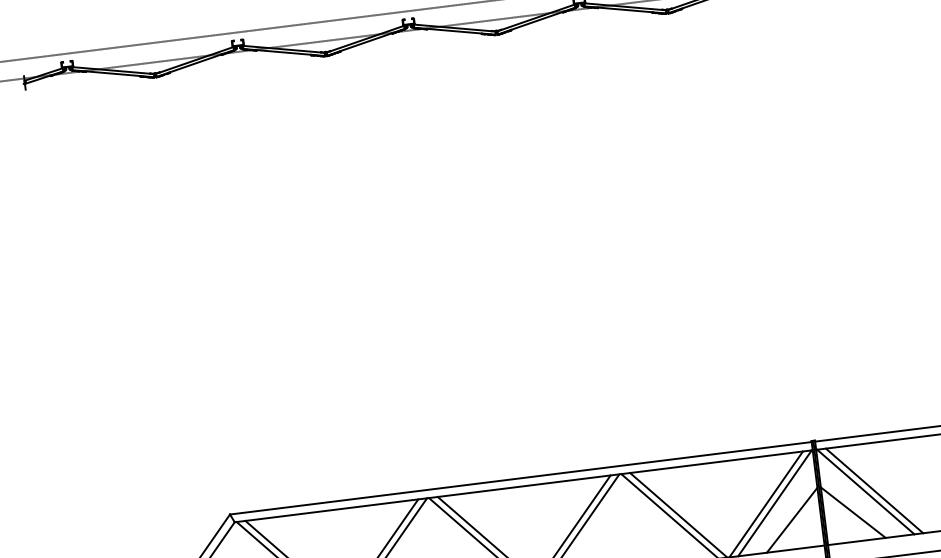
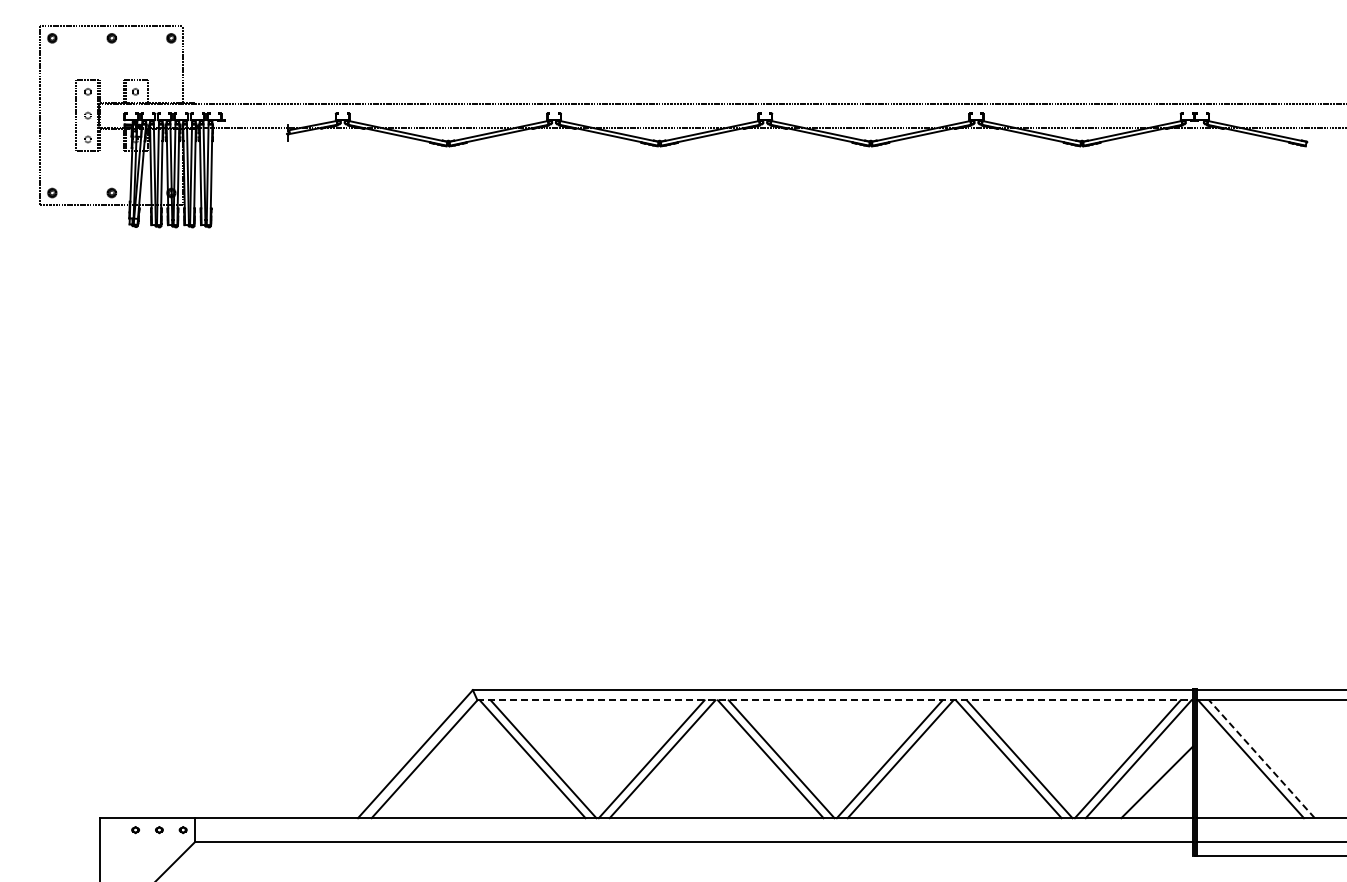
line: (524, 486) -> (835, 700), solid -> dashed
line: (874, 490) -> (1261, 758), solid -> dashed
line: (853, 512) -> (1232, 782), removed

